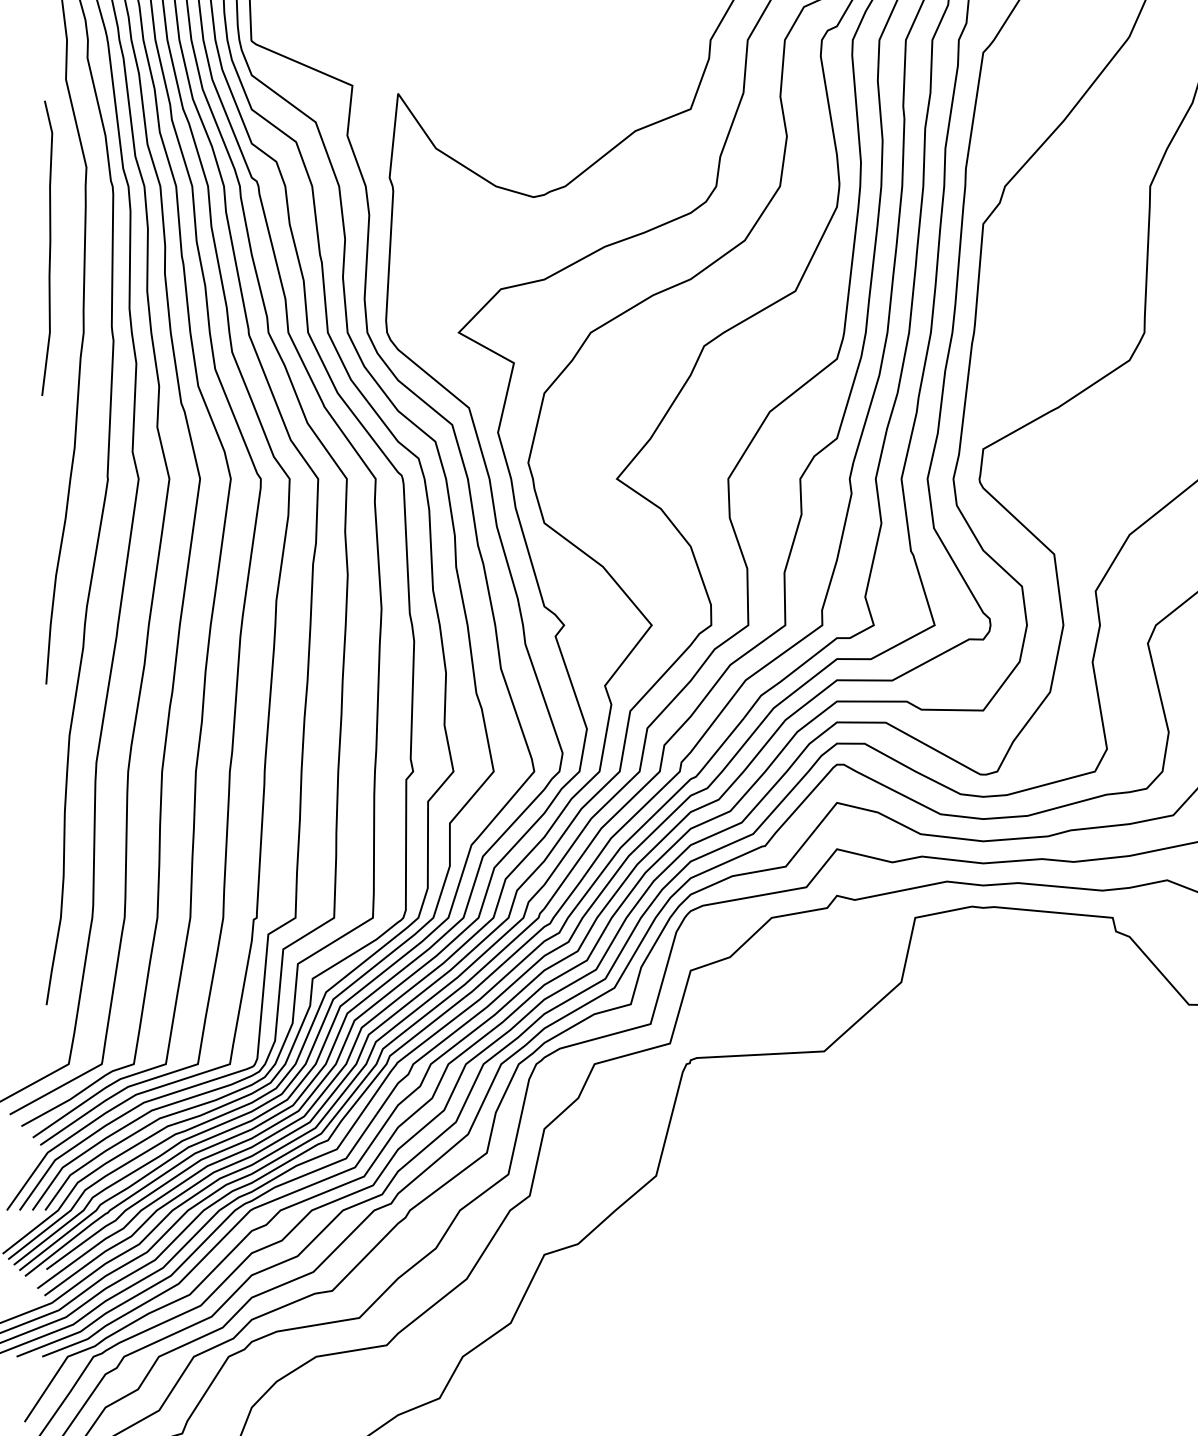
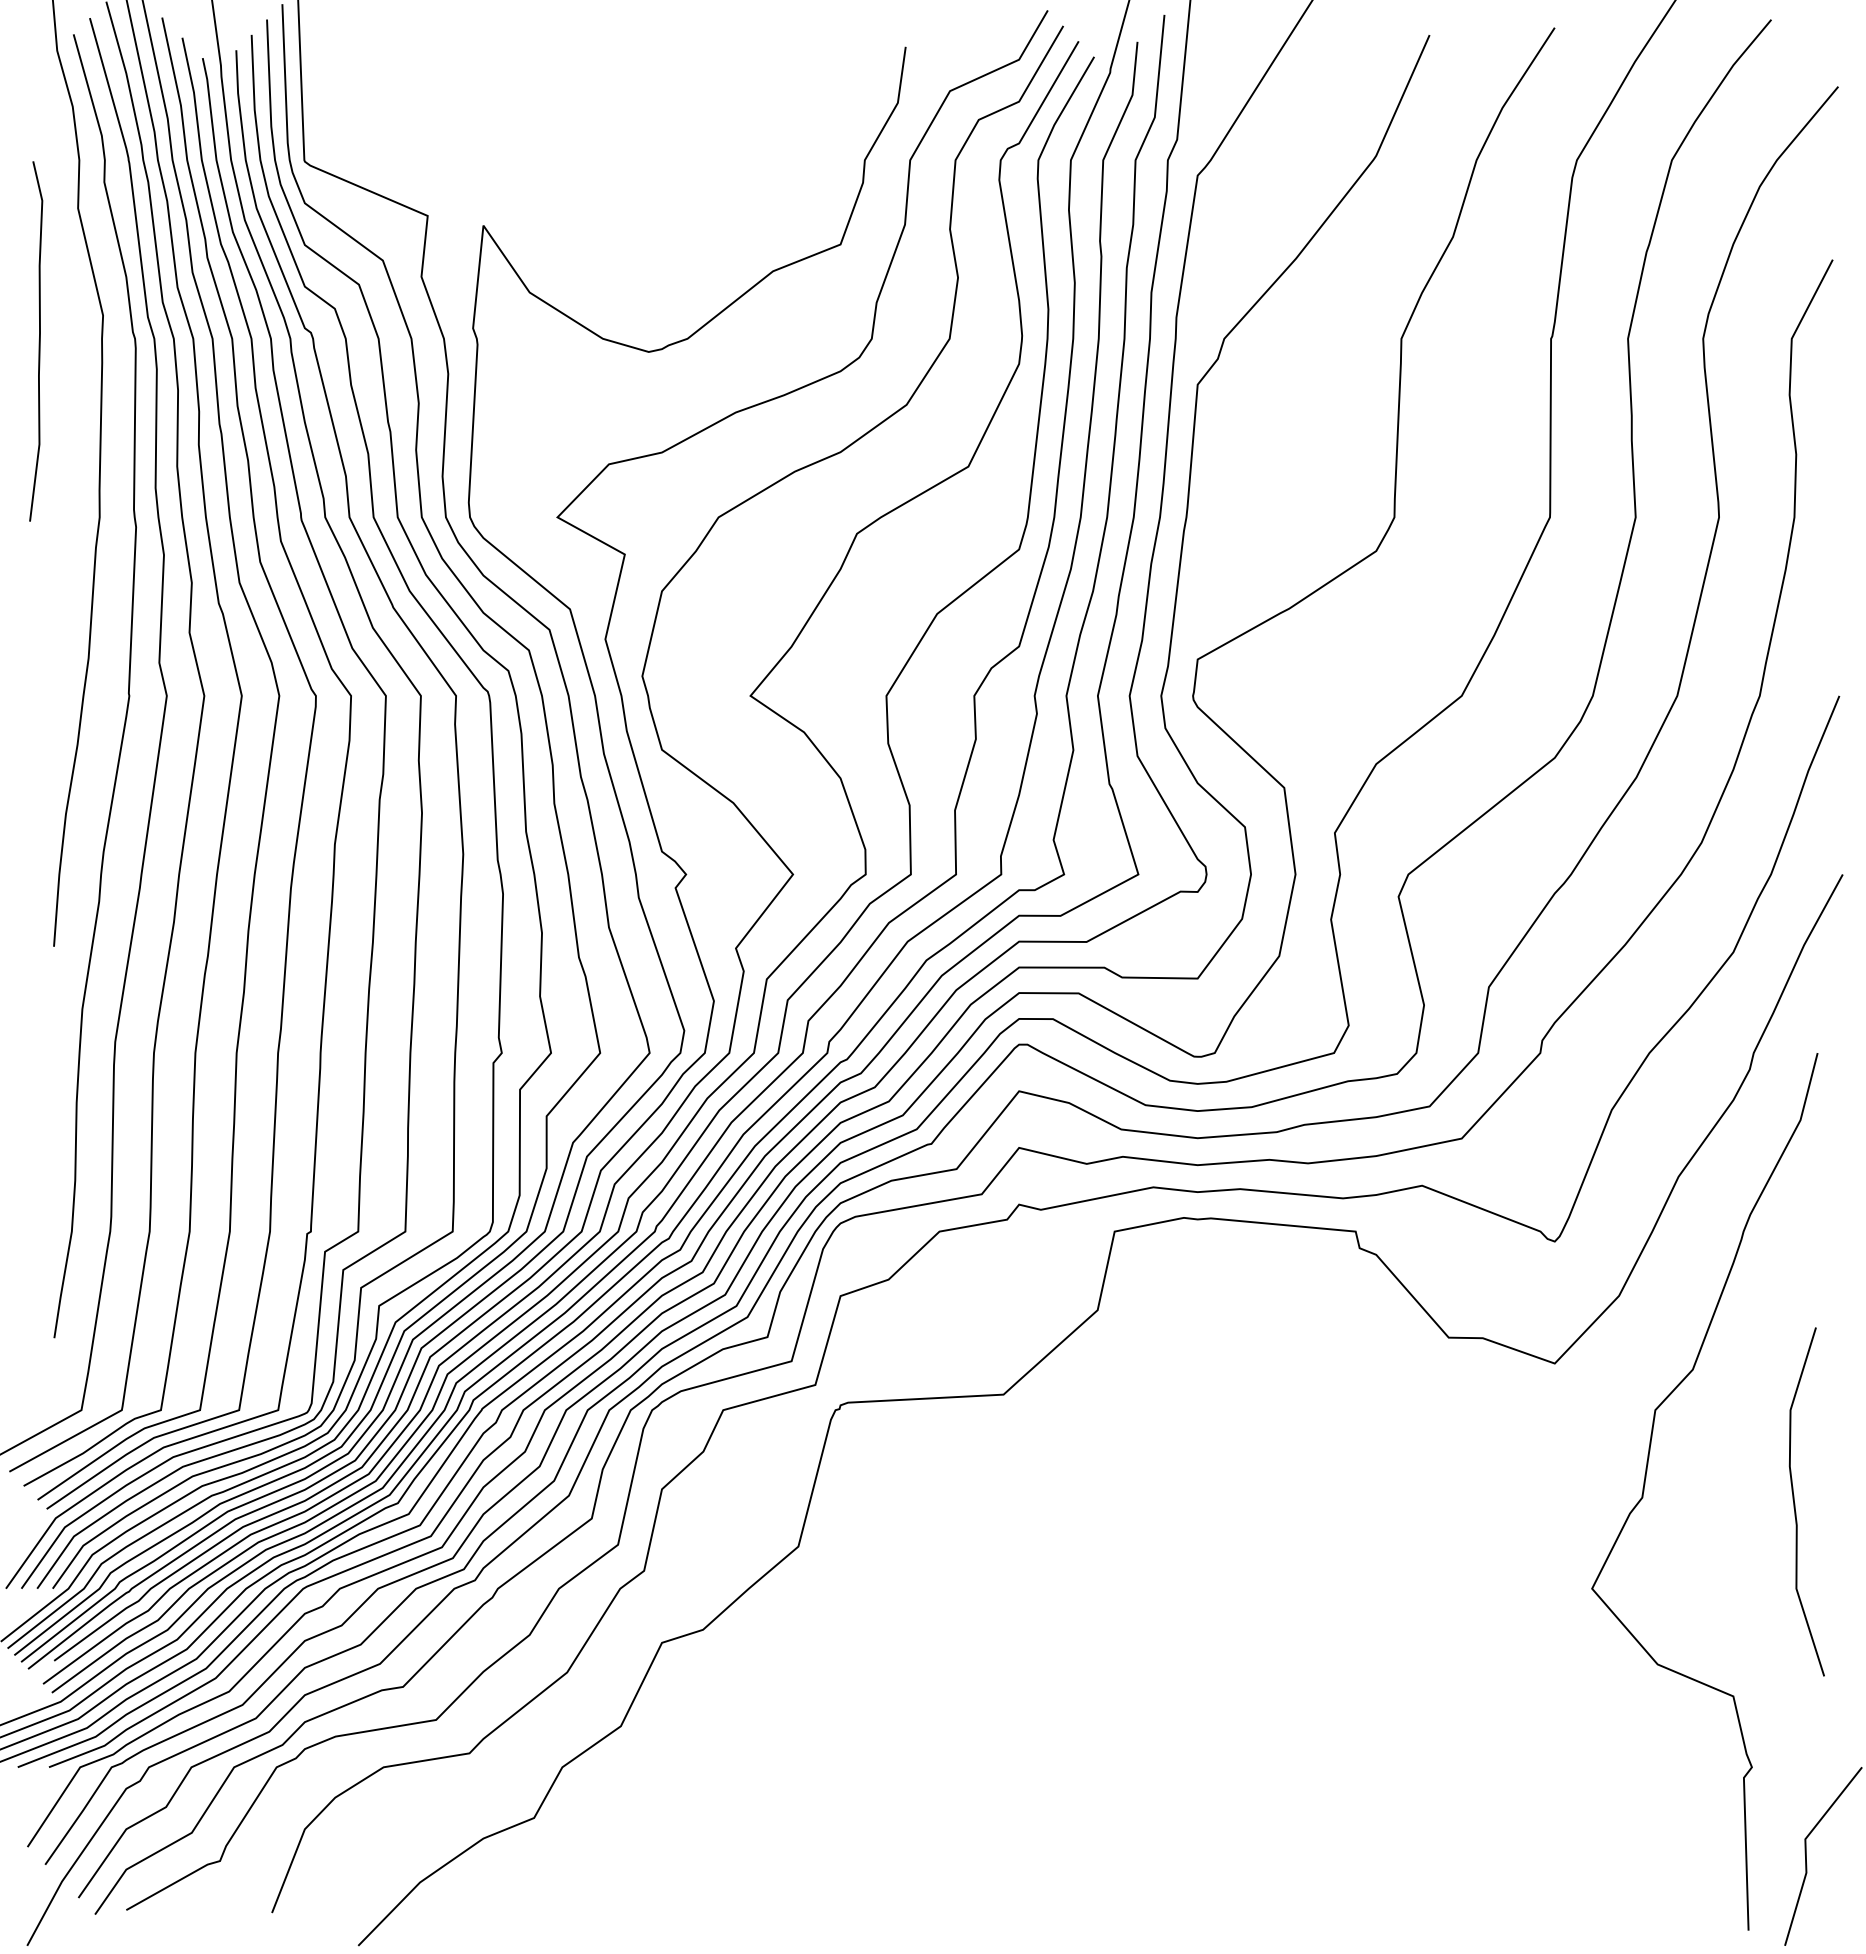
curve: (49, 248) -> (38, 341), moved

